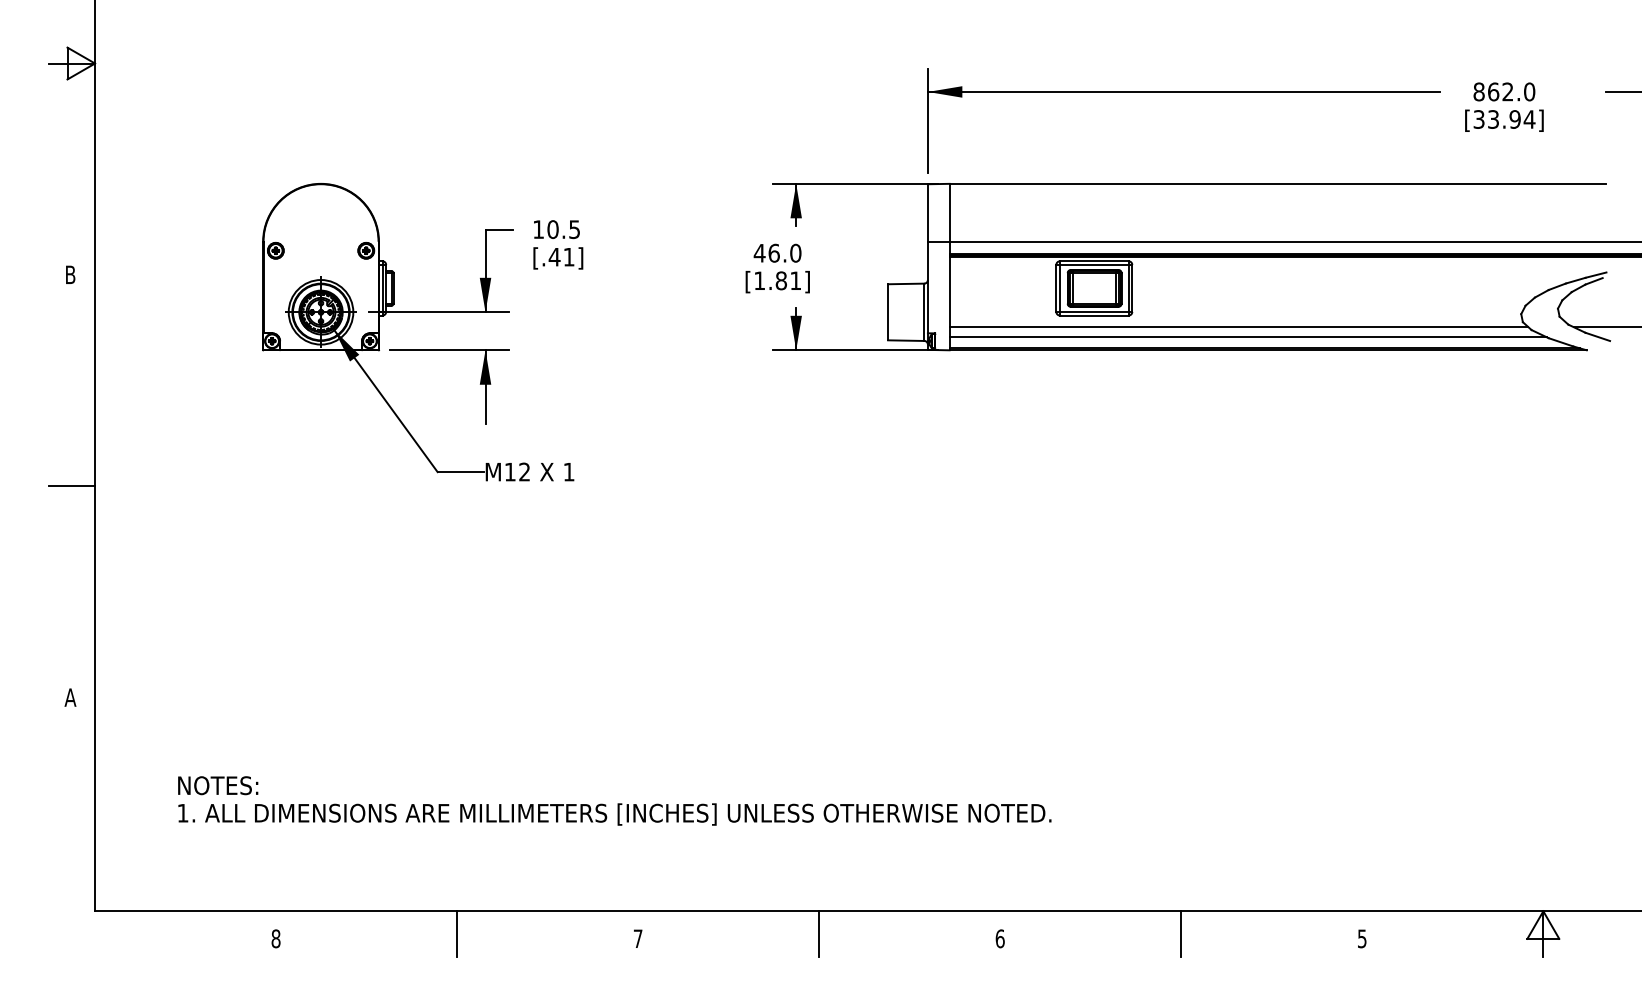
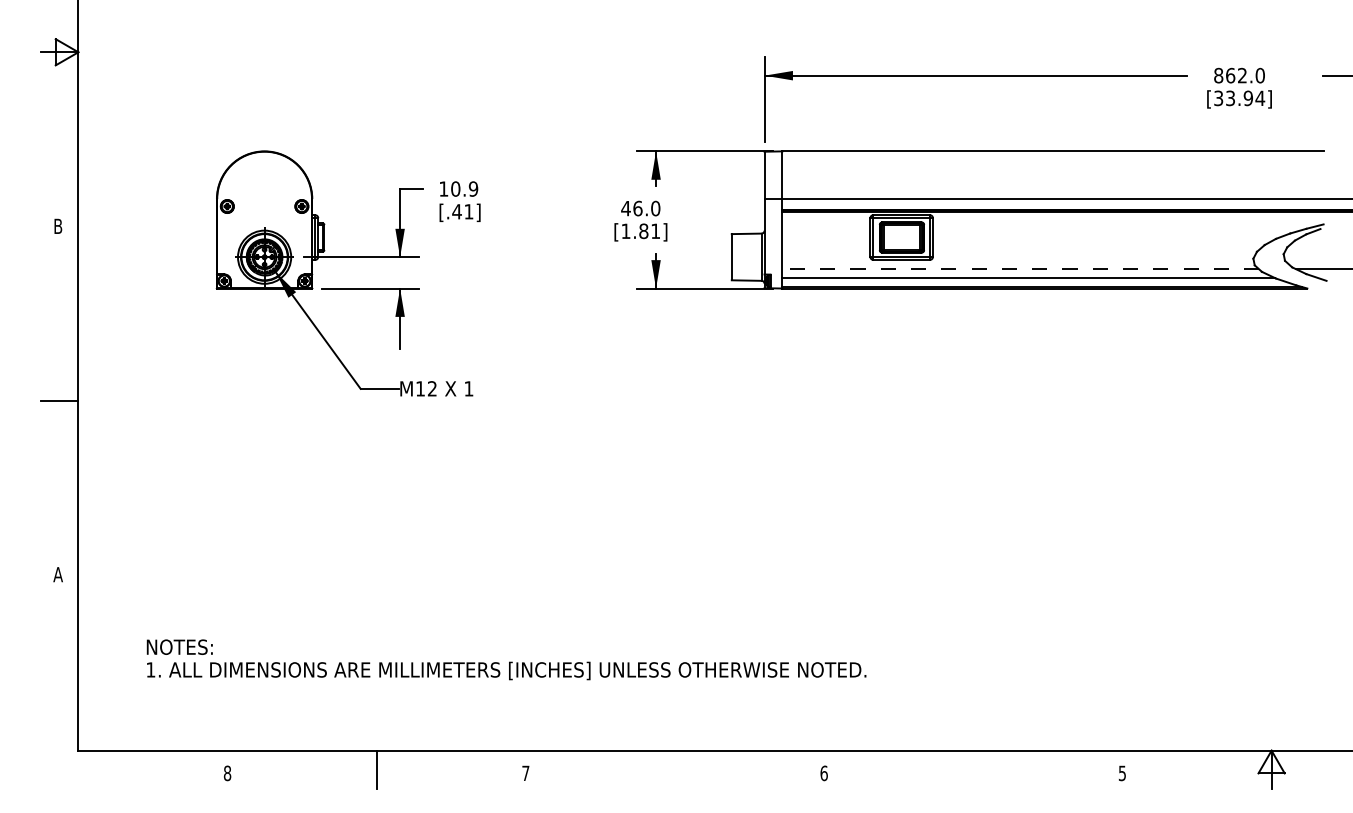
text: (574, 228) -> (473, 188), 10.5 -> 10.9
line: (1238, 327) -> (1020, 269), solid -> dashed
line: (819, 934) -> (675, 769), removed
line: (1181, 934) -> (973, 769), removed

